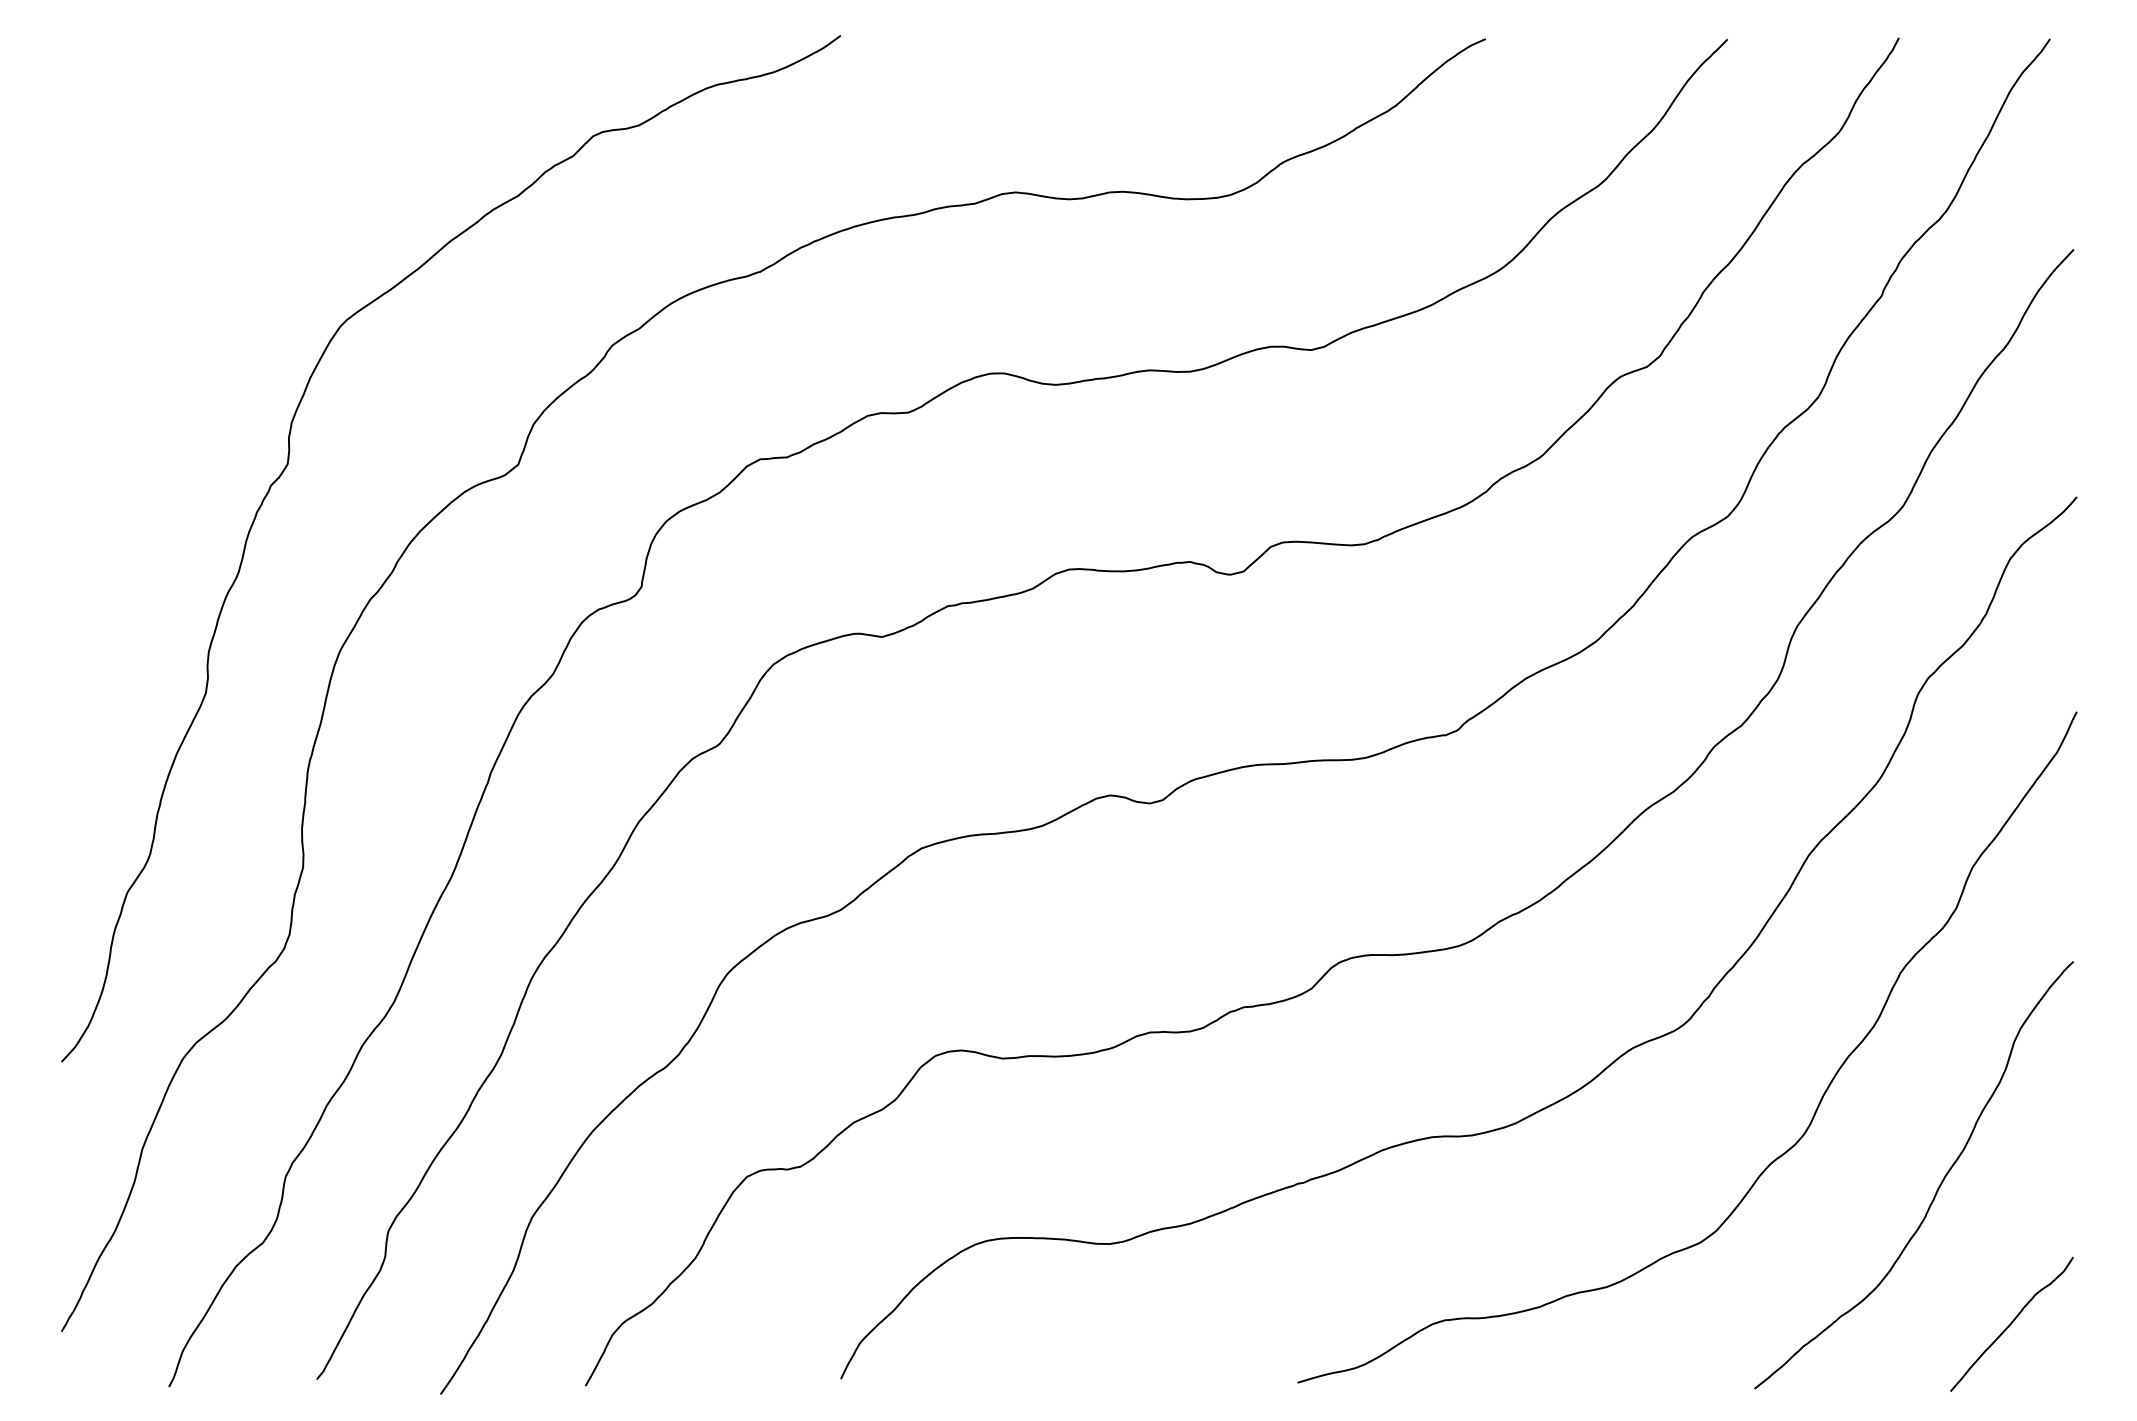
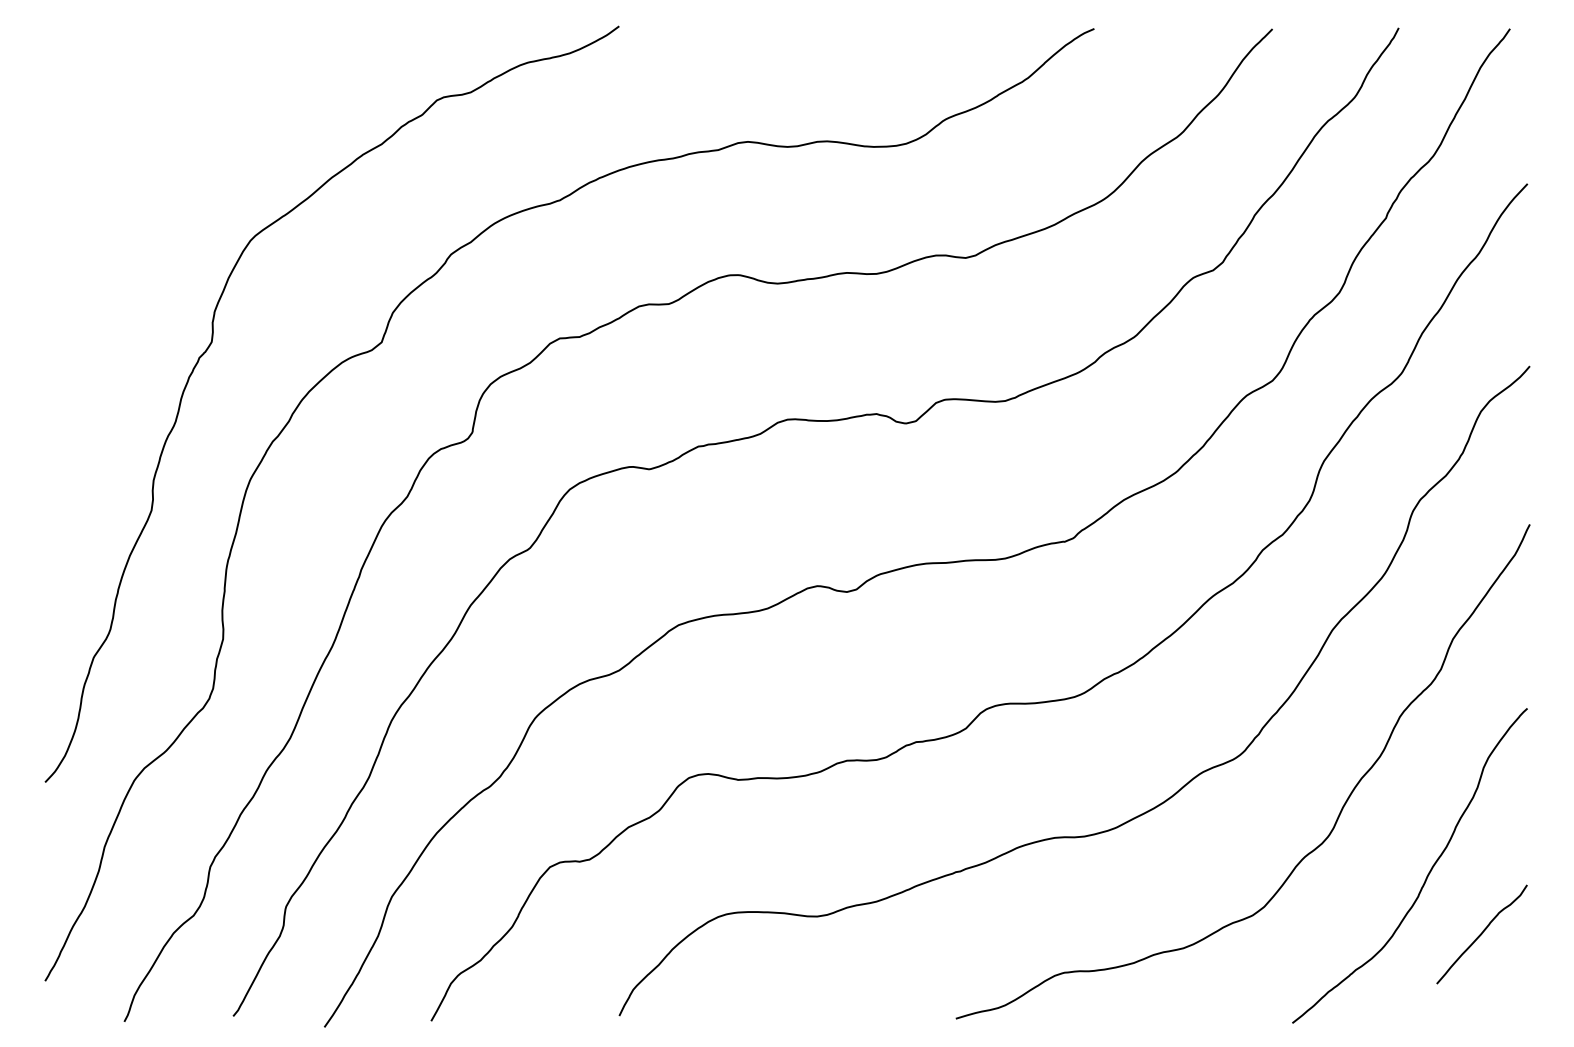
curve: (2011, 1324) -> (1481, 934), moved

